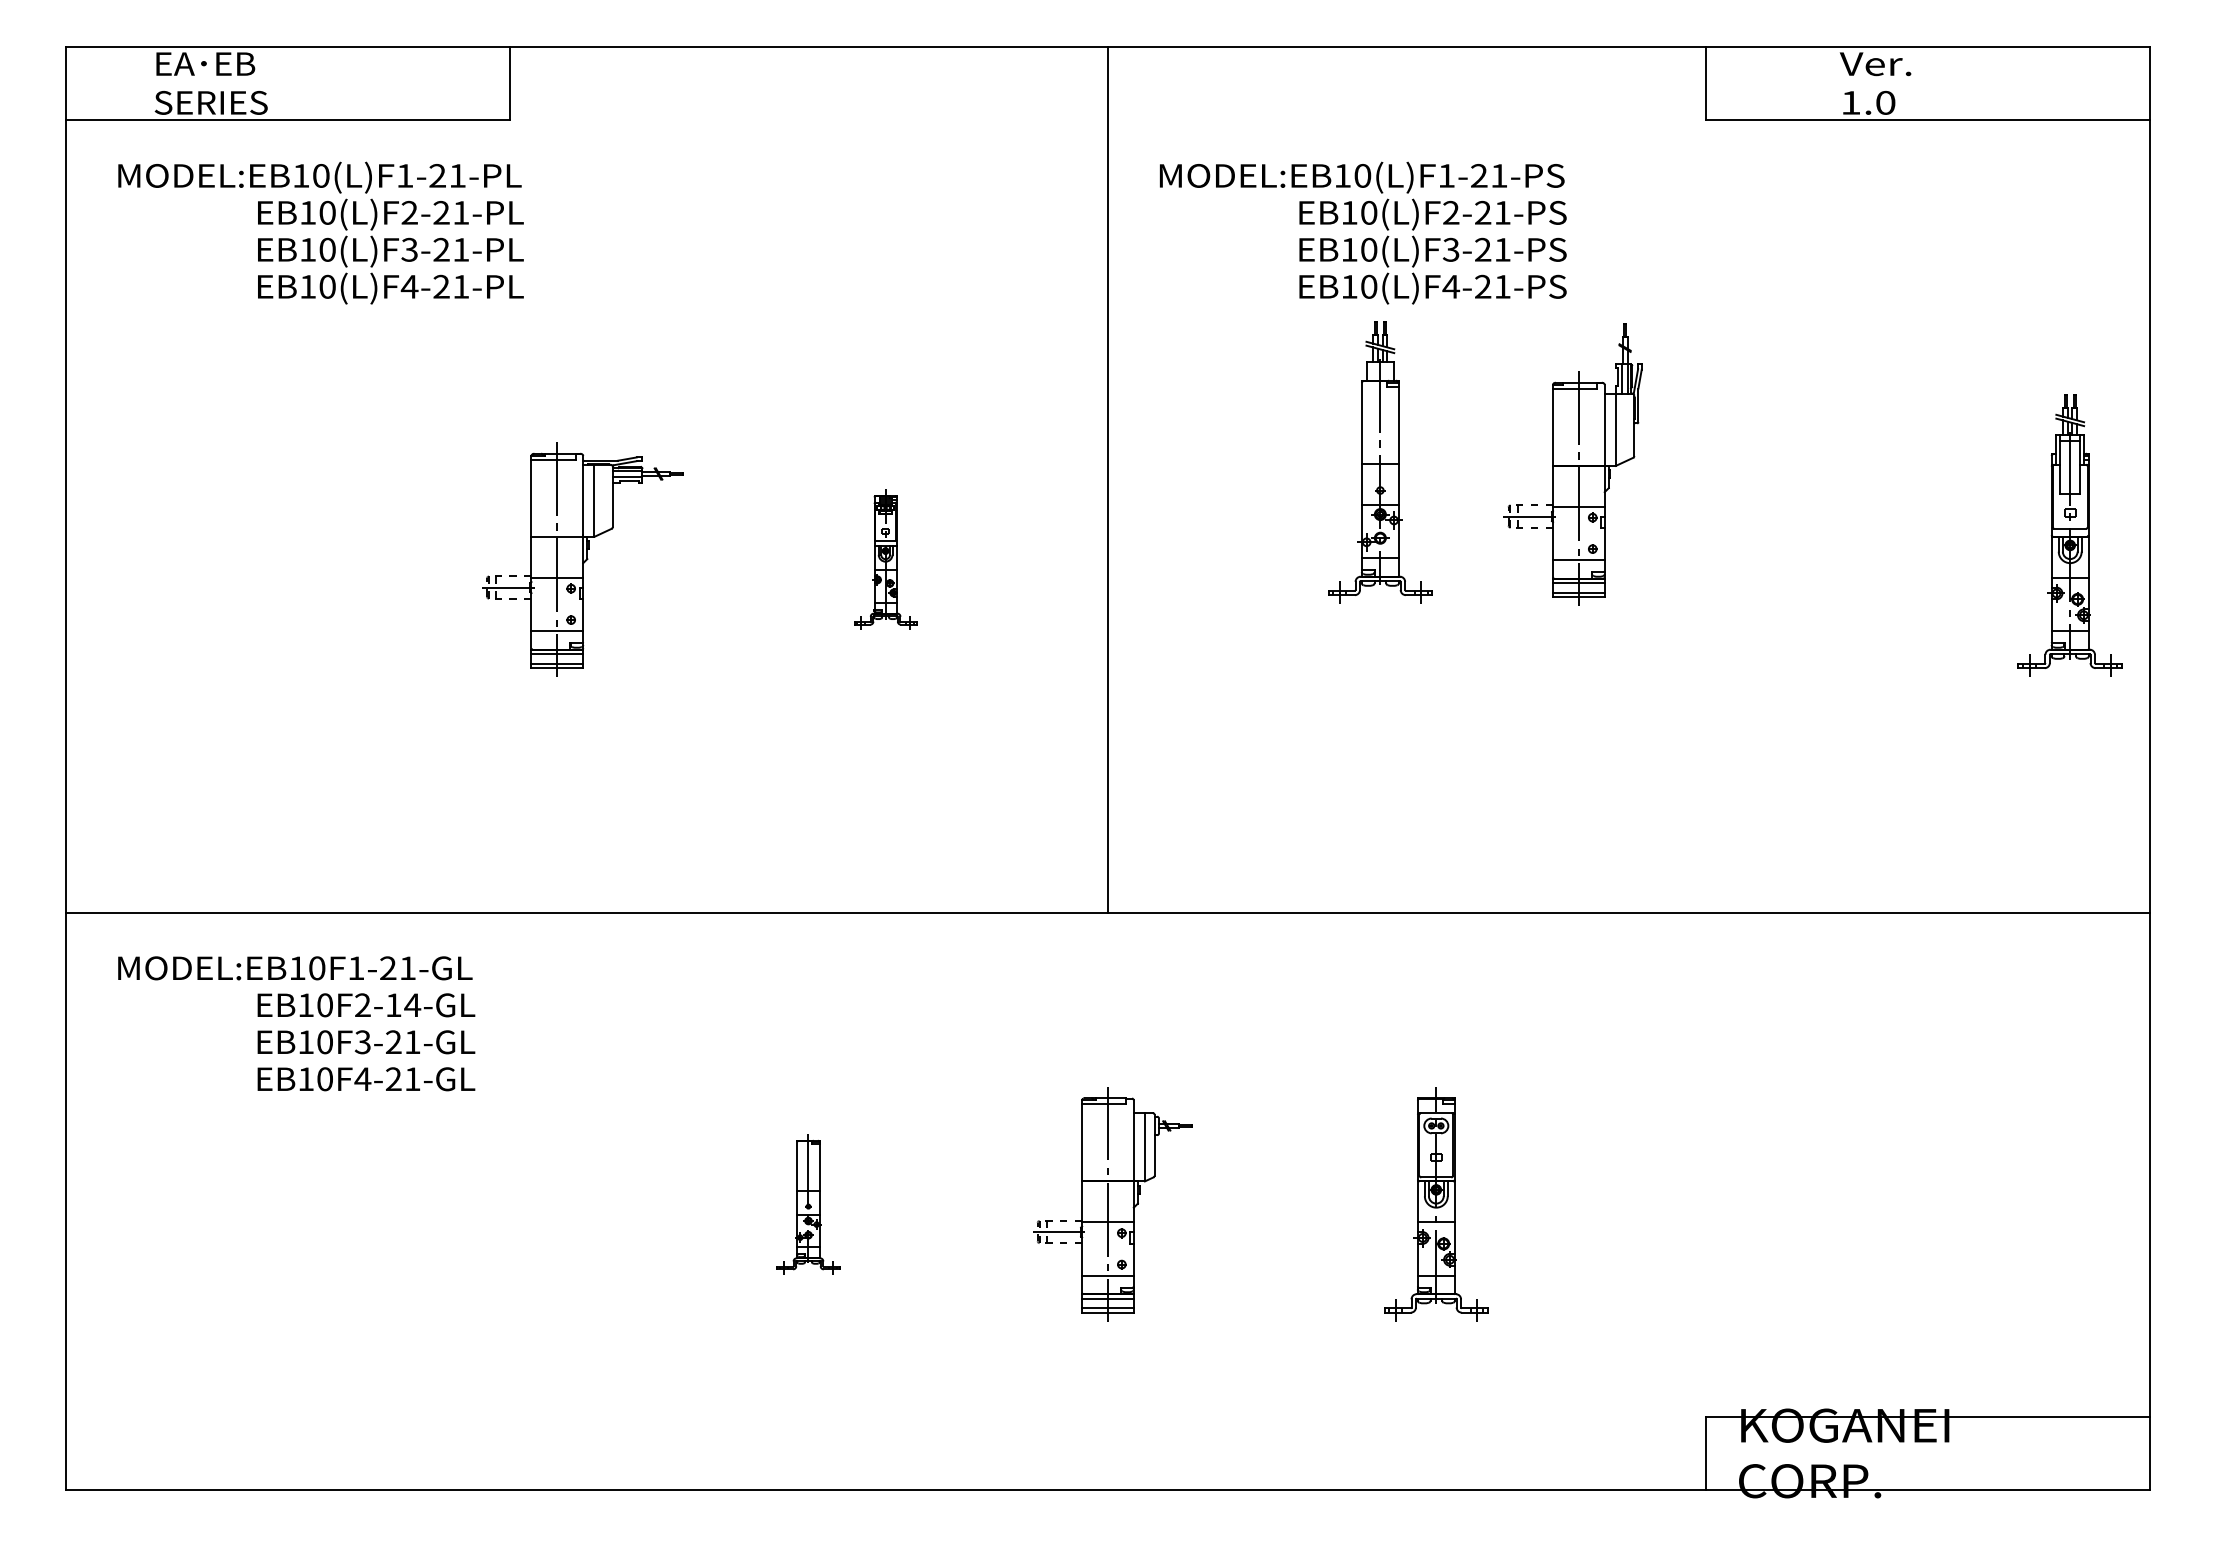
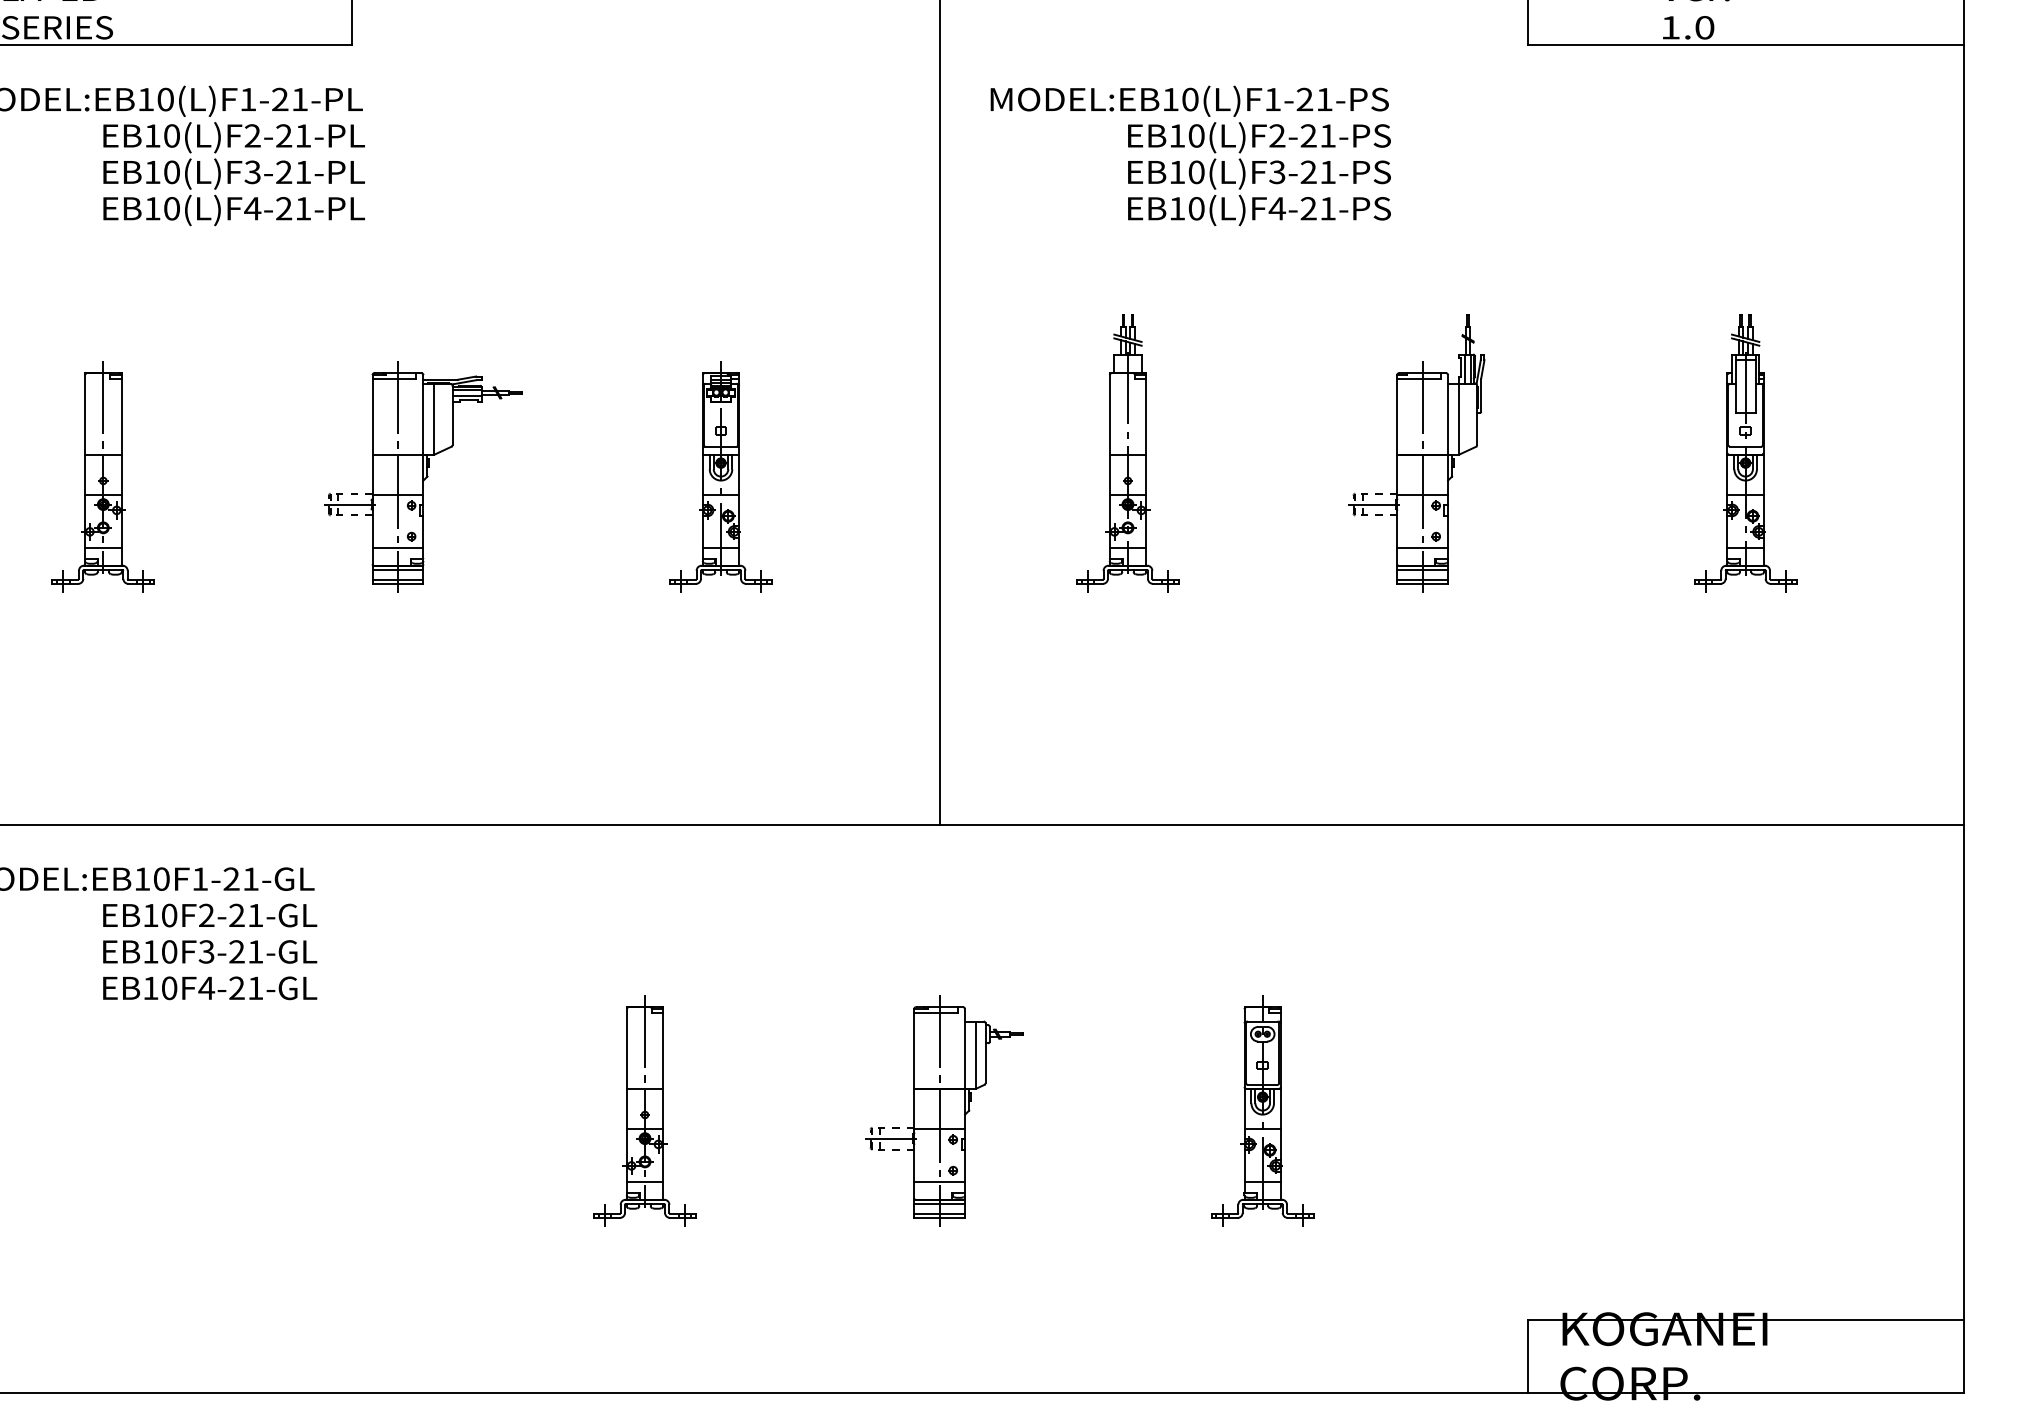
part: (1380, 462) -> (1128, 453), moved
part: (1572, 464) -> (1416, 453), moved
part: (2069, 535) -> (1744, 453), moved
part: (257, 559) -> (102, 476), added
part: (885, 559) -> (720, 476), size x1.67
text: (403, 1004) -> (246, 914), EB10F2-14-GL -> EB10F2-21-GL
part: (808, 1204) -> (645, 1111), size x1.67

